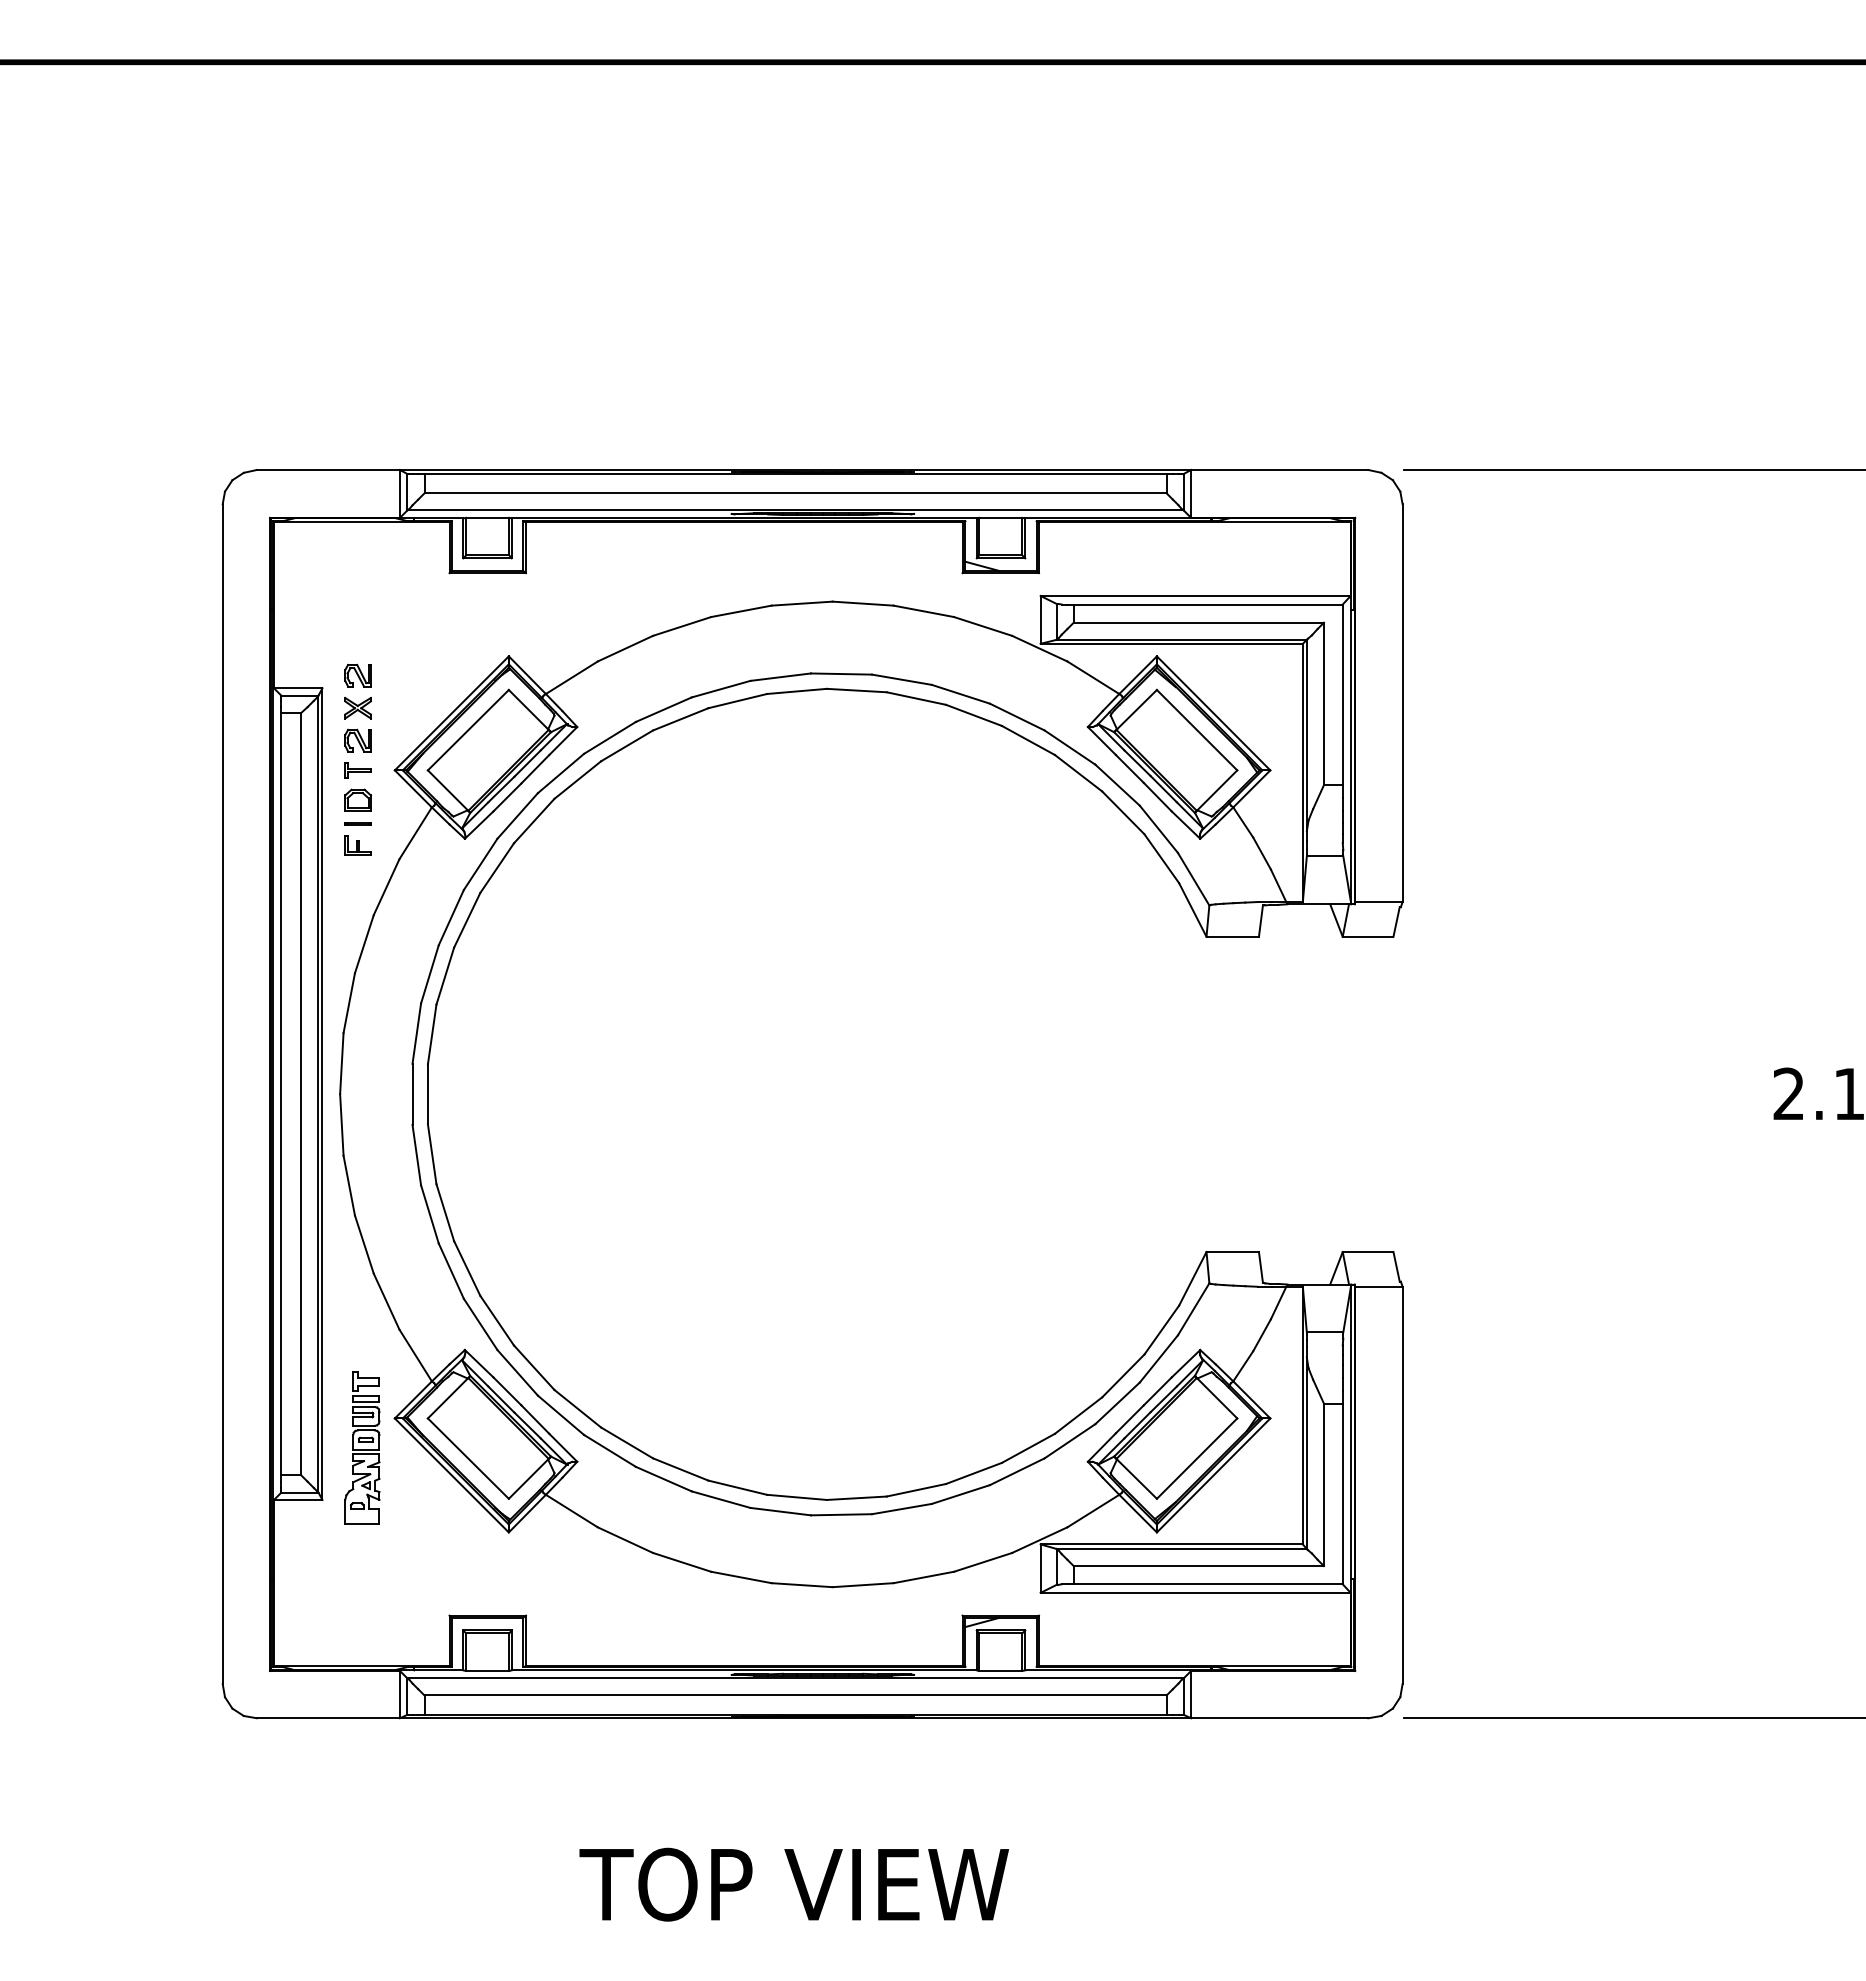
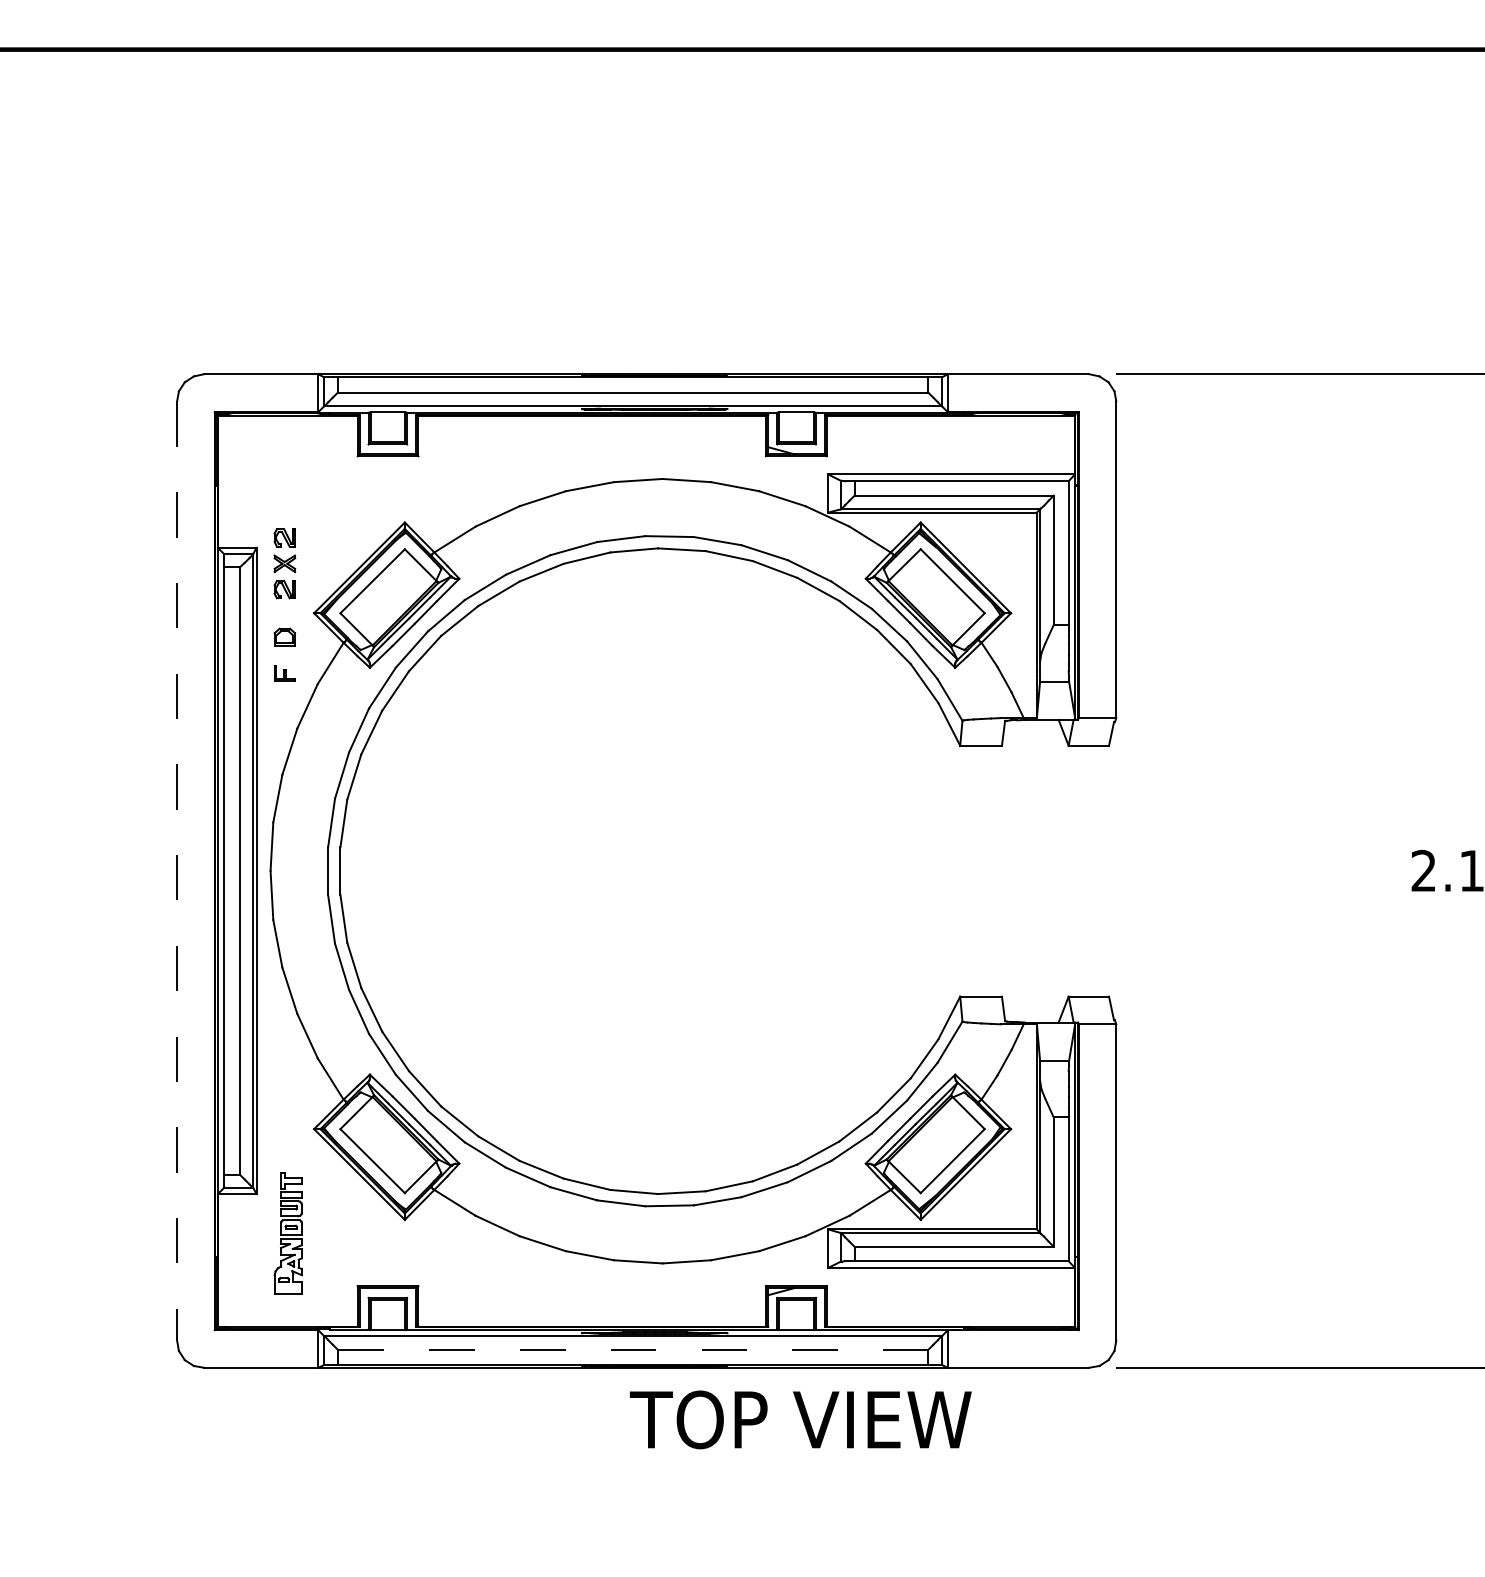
part: (357, 770) -> (284, 613), removed
line: (357, 823) -> (284, 655), removed
line: (222, 1094) -> (176, 871), solid -> dashed
part: (362, 1447) -> (288, 1233), moved
line: (795, 1695) -> (633, 1349), solid -> dashed
text: (793, 1884) -> (800, 1419), moved

